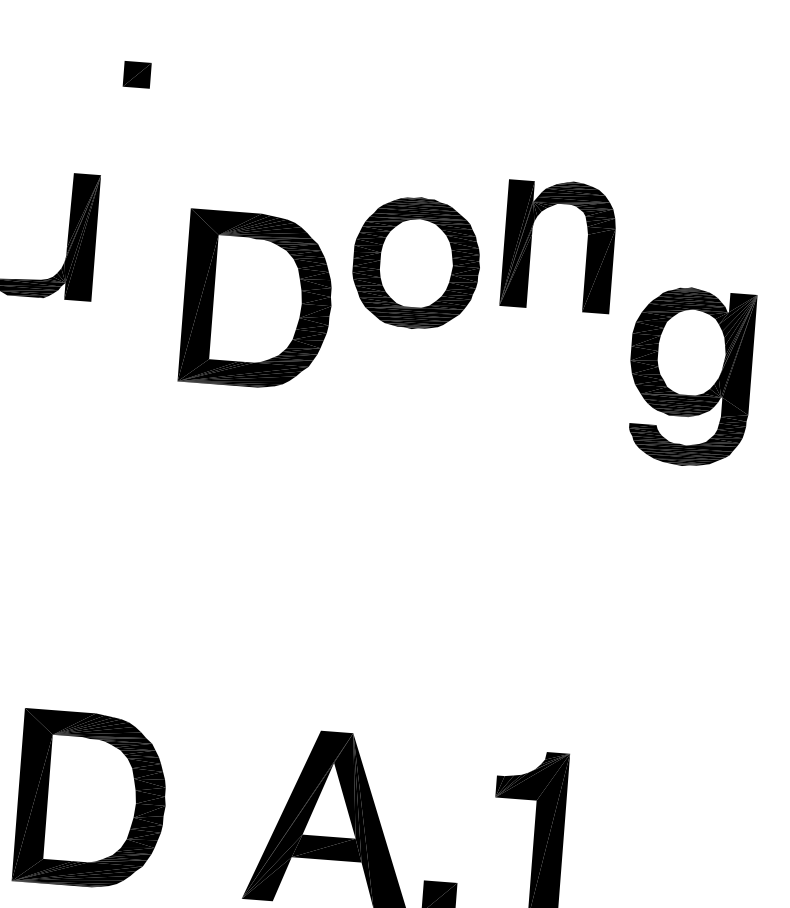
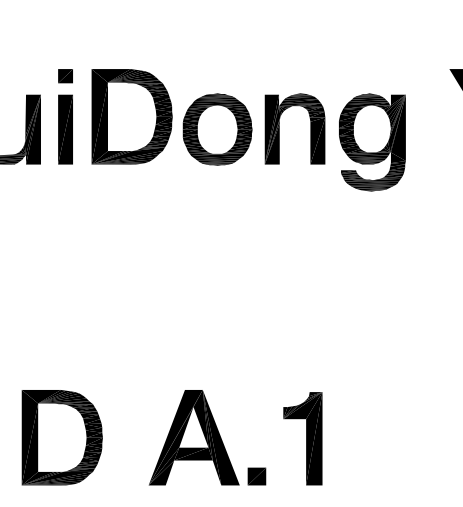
part: (137, 75) -> (65, 76), moved
part: (140, 241) -> (65, 129), added
part: (531, 242) -> (279, 128), moved
part: (256, 299) -> (131, 116), moved
part: (690, 377) -> (372, 142), moved

